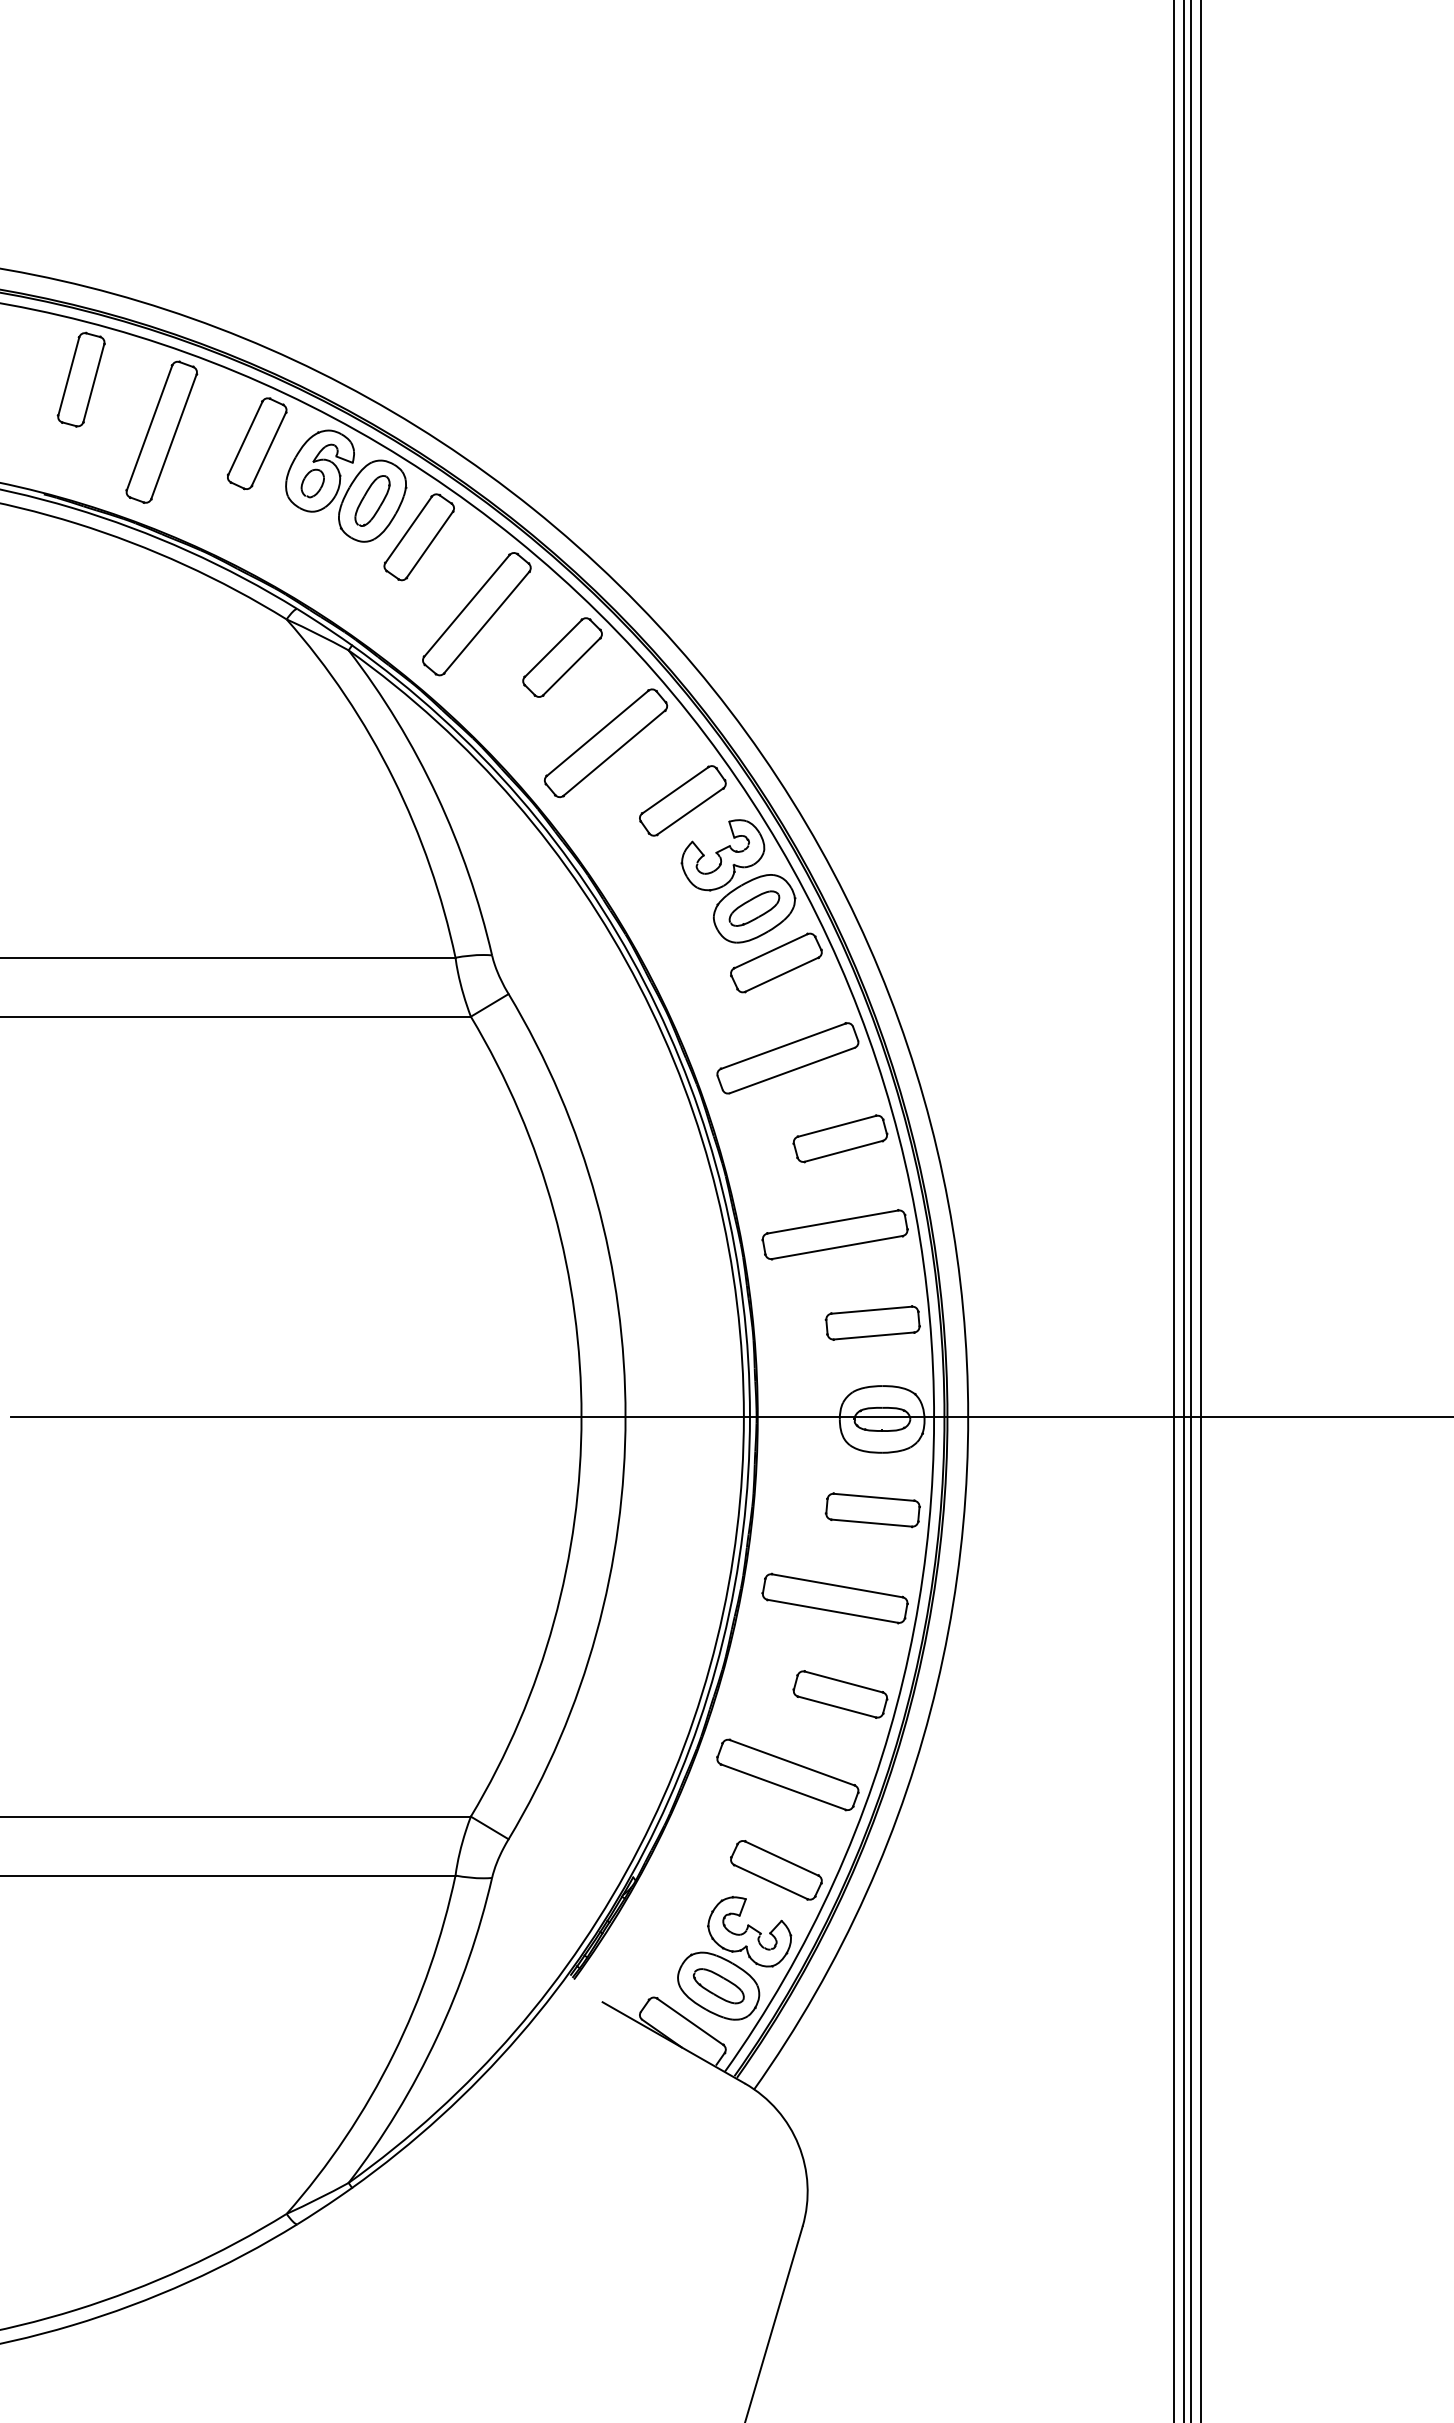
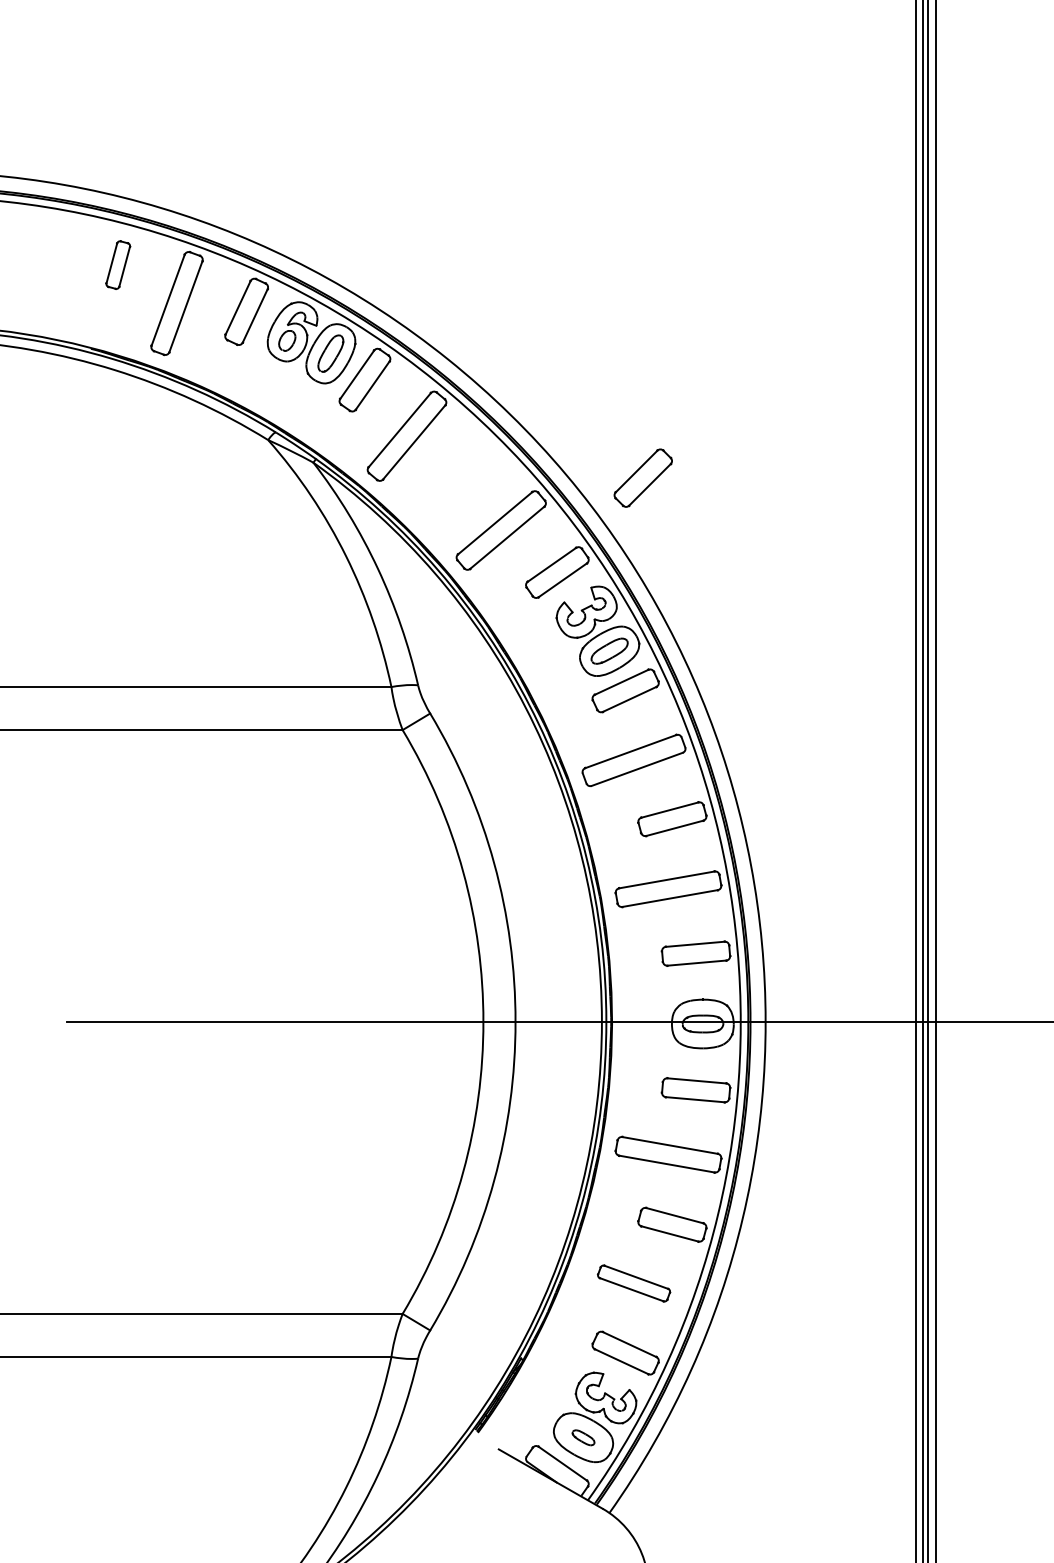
part: (80, 379) -> (117, 264), size x0.7
part: (562, 657) -> (643, 478), moved
part: (787, 1774) -> (633, 1283), size x0.7
part: (718, 1986) -> (583, 1437), size x0.6

